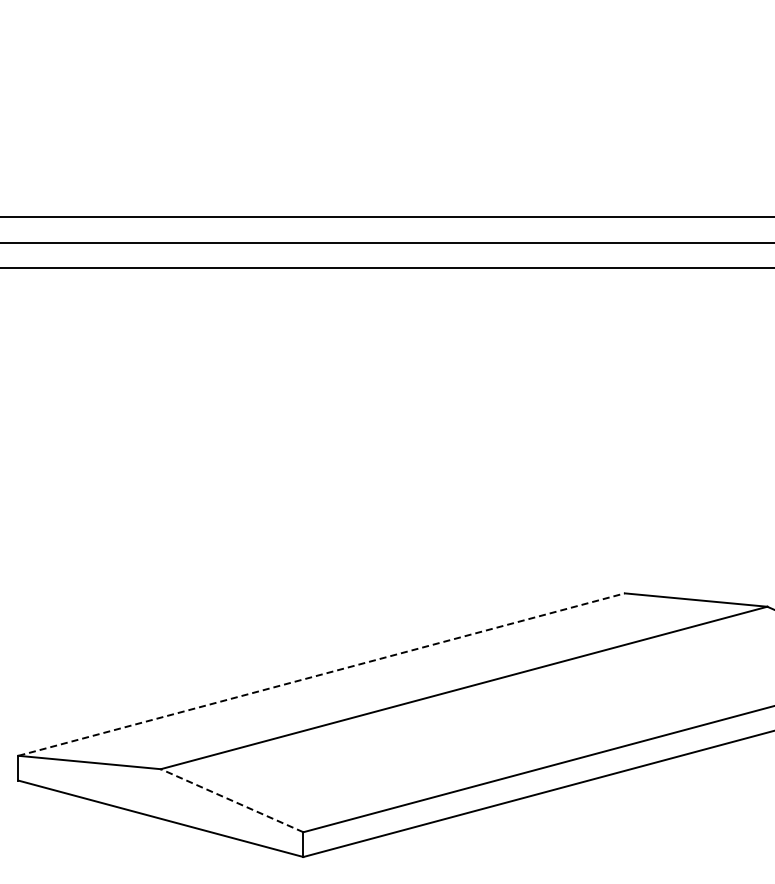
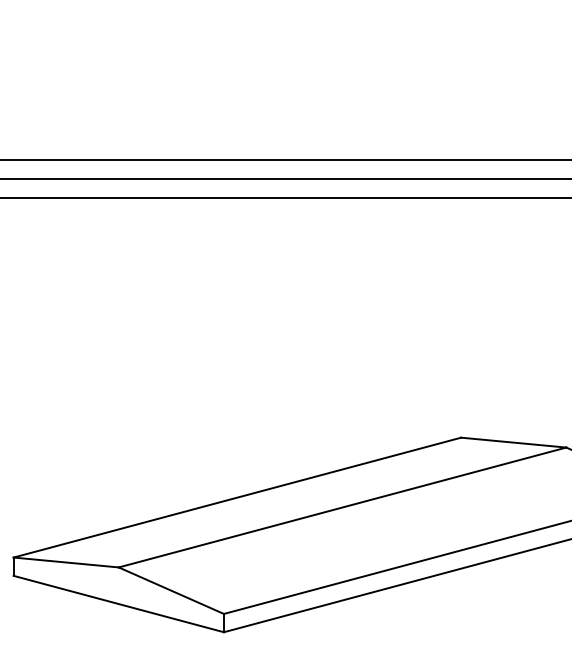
line: (321, 674) -> (237, 497), dashed -> solid
line: (232, 800) -> (171, 590), dashed -> solid

